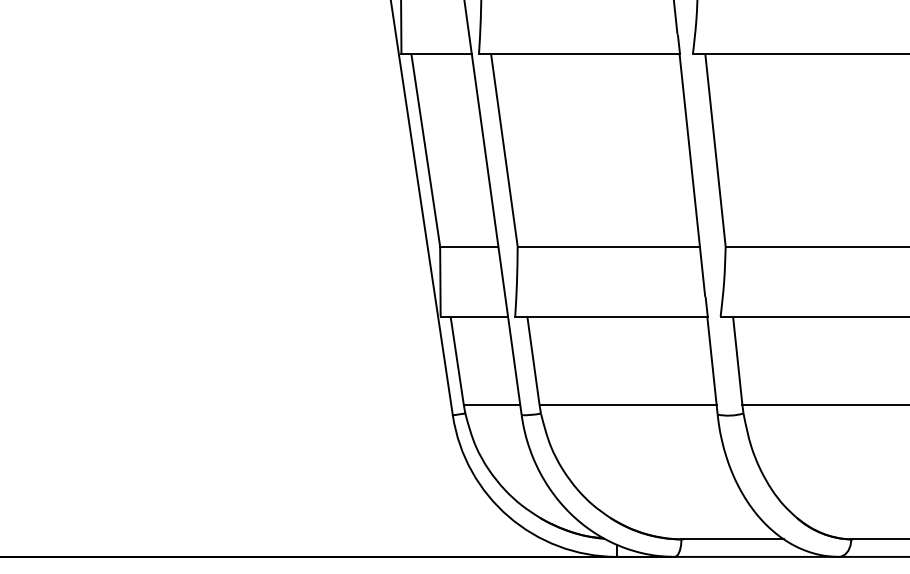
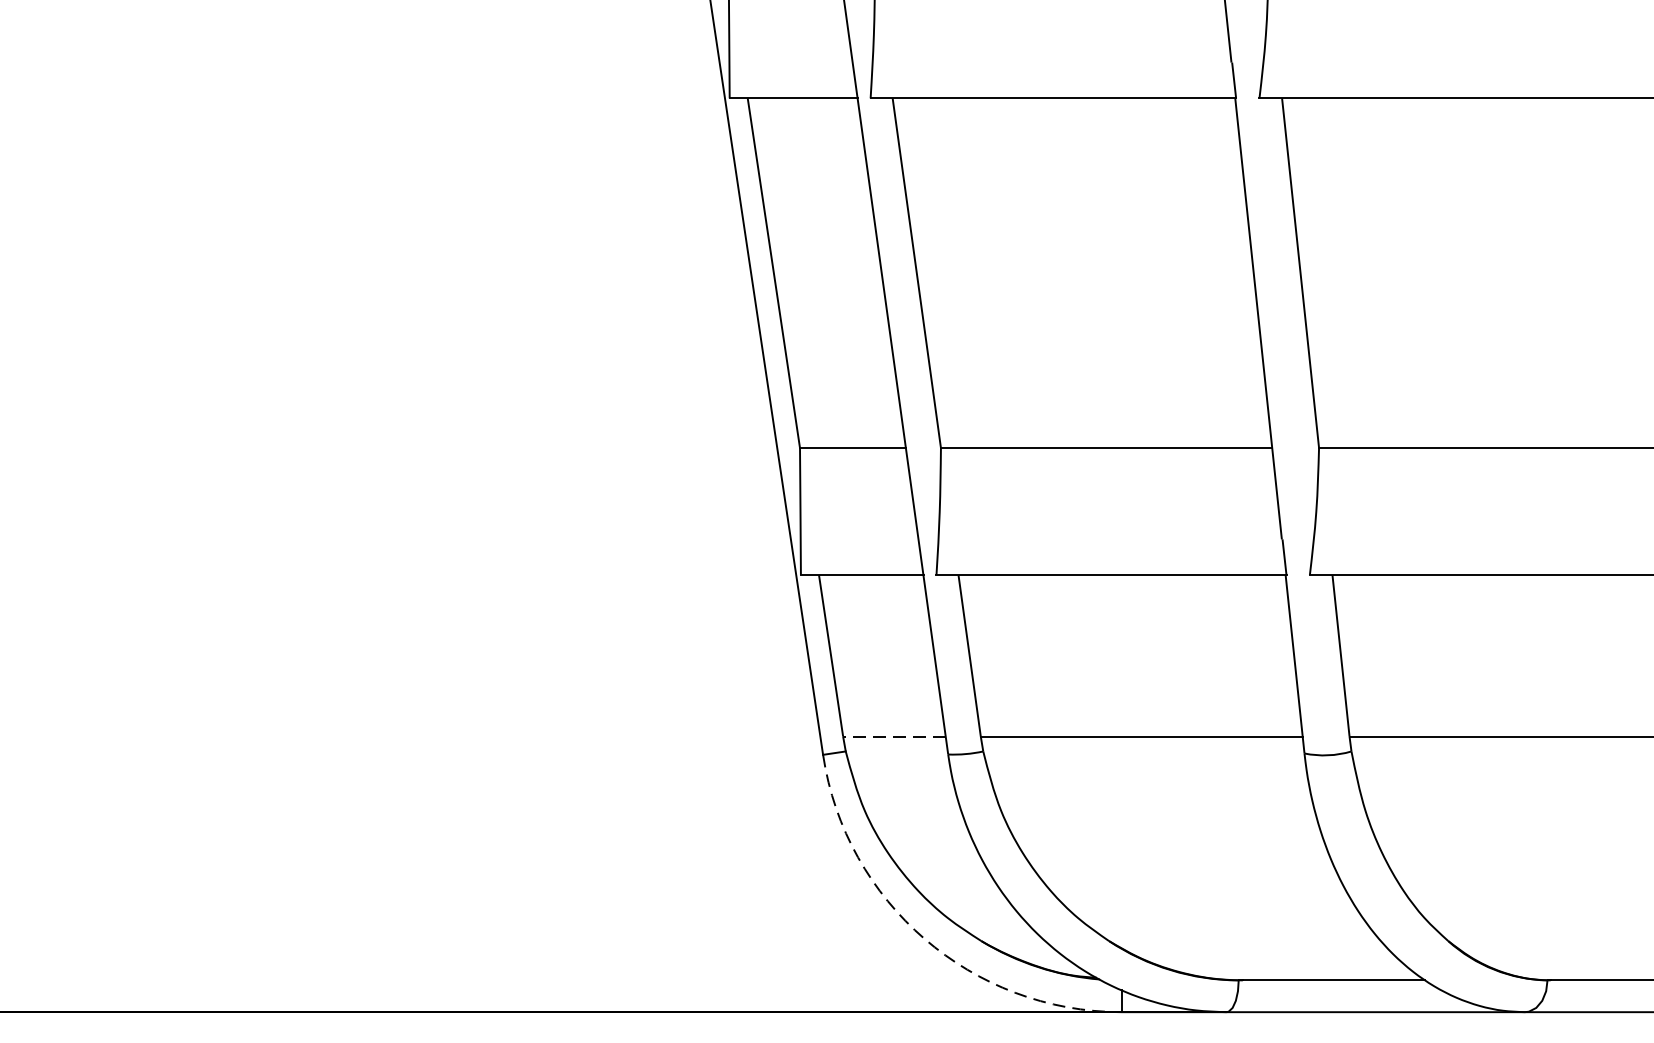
line: (491, 405) -> (893, 736), solid -> dashed
arc: (508, 516) -> (924, 938), solid -> dashed

